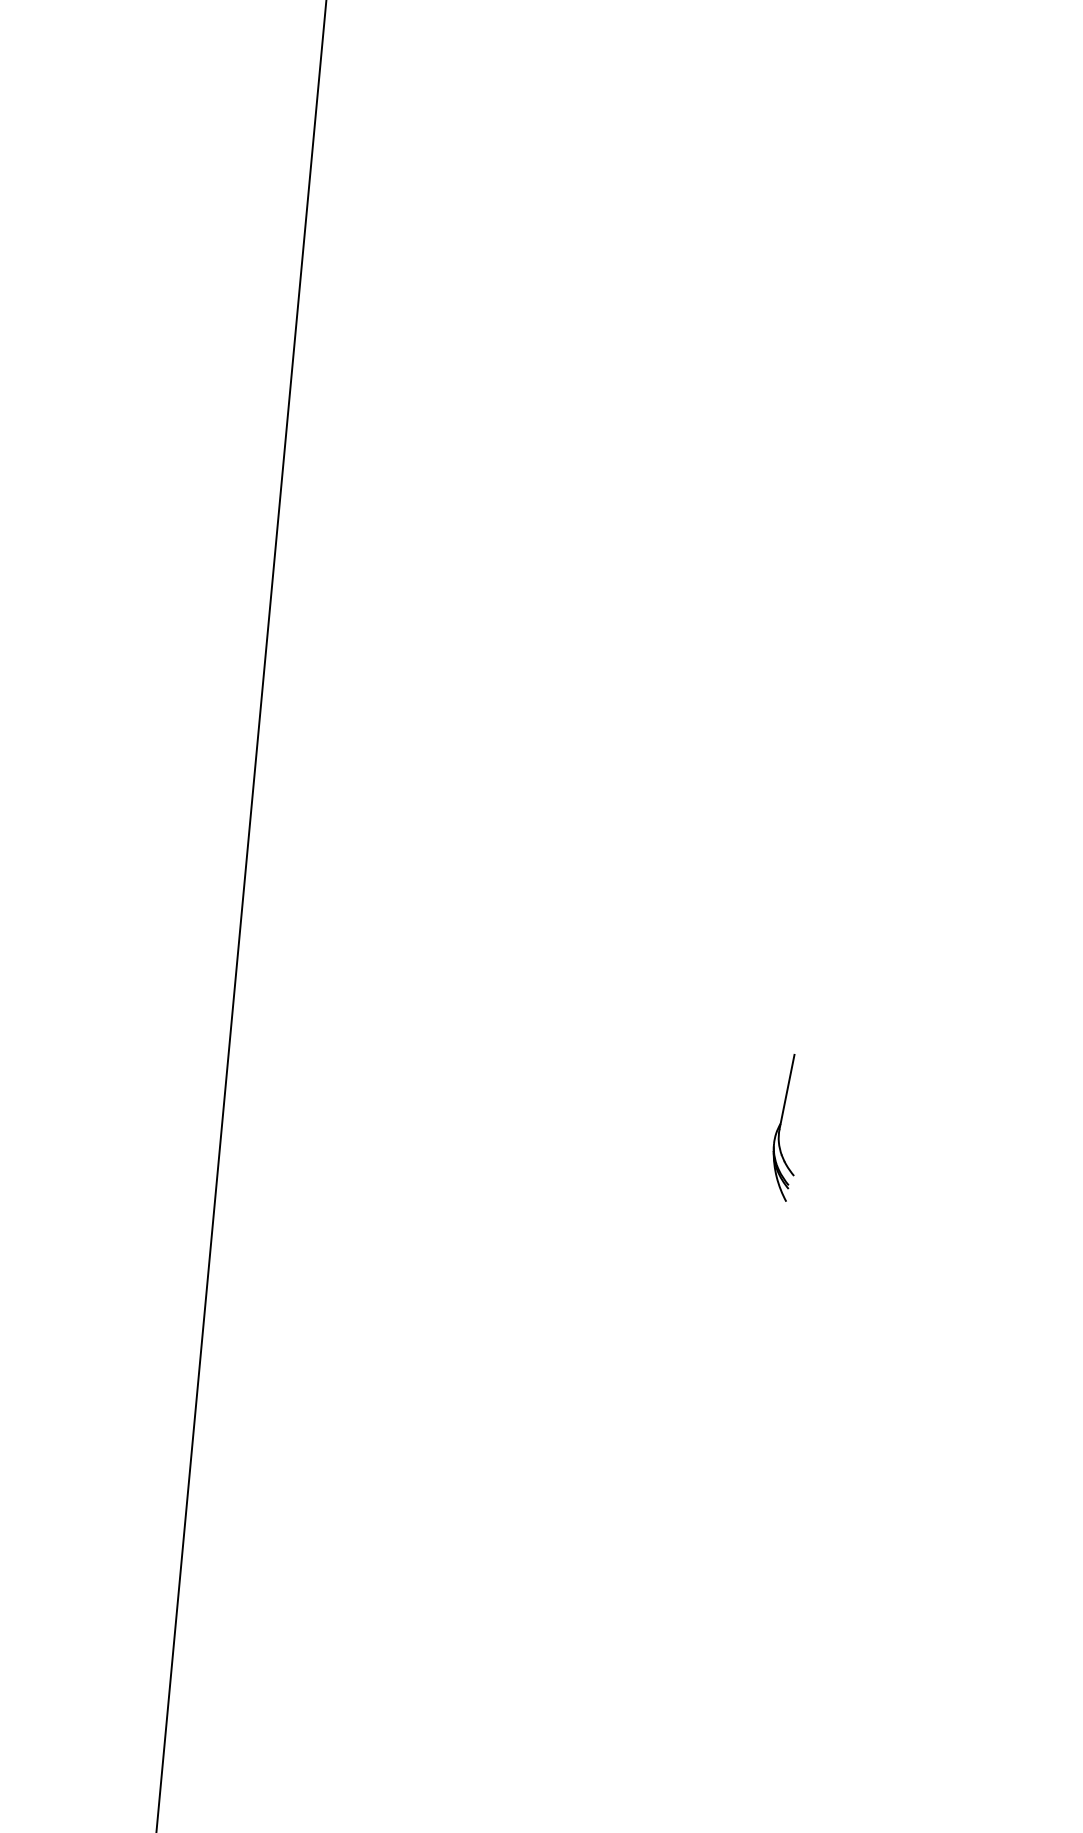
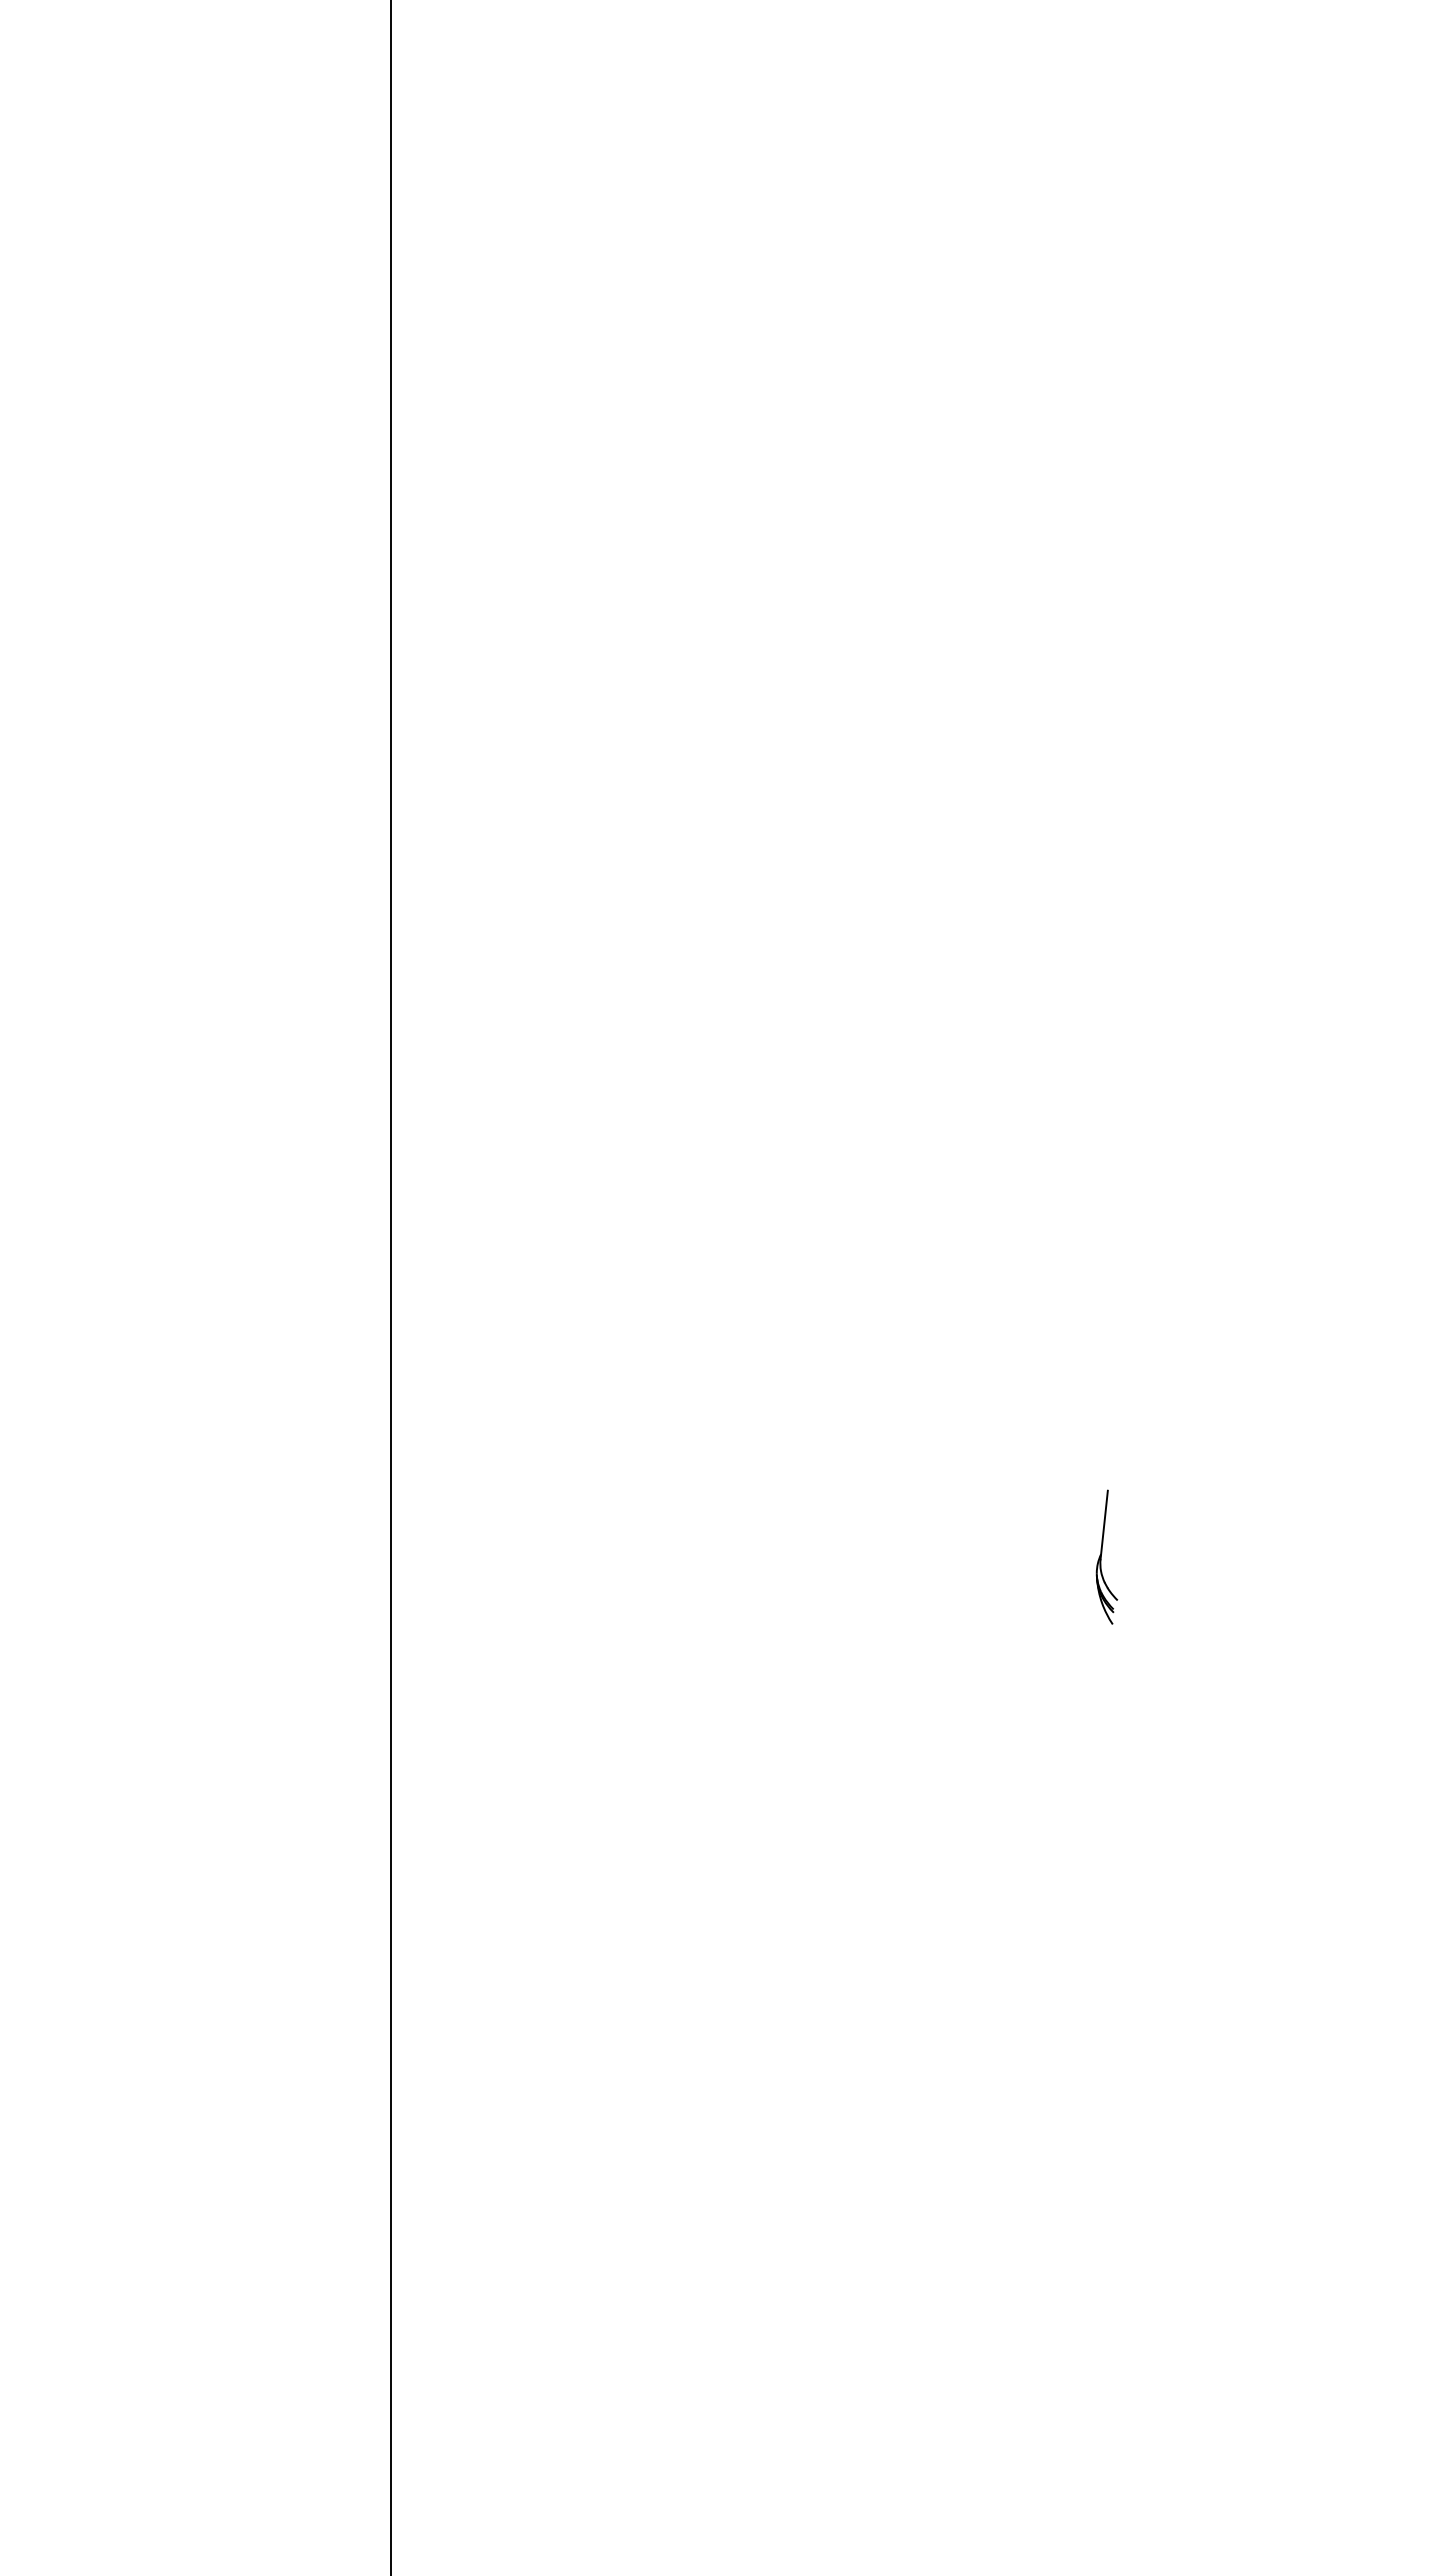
part: (786, 1126) -> (1106, 1556), size x0.71

